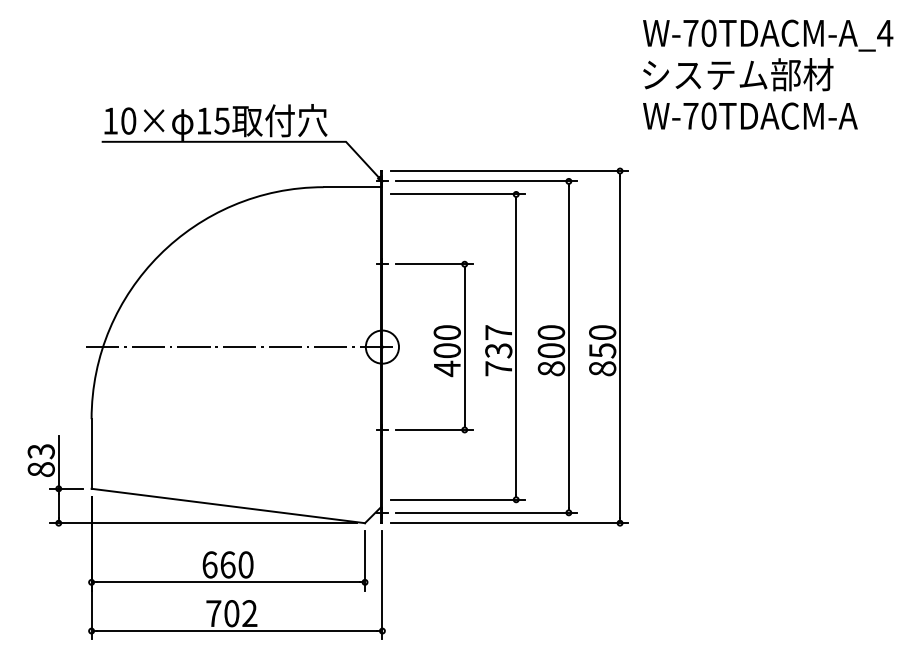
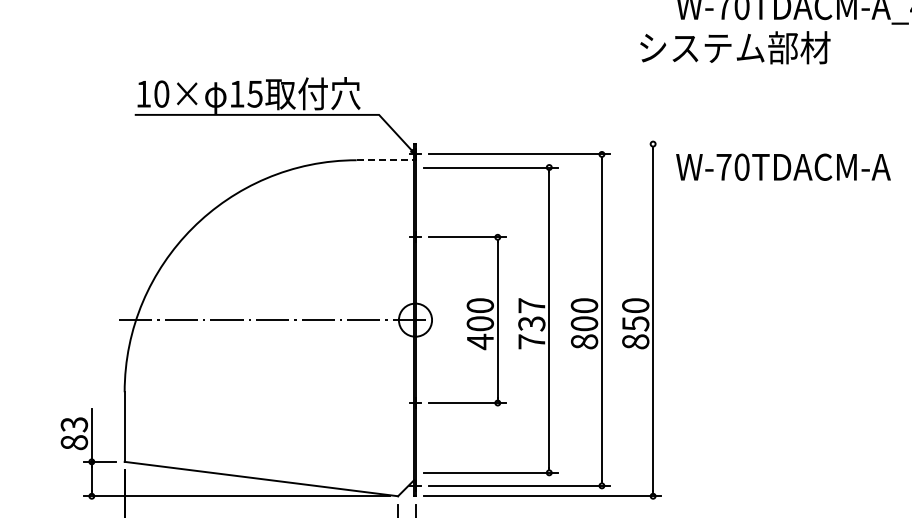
text: (738, 74) -> (735, 47), moved
text: (750, 115) -> (783, 166), moved
line: (509, 171) -> (542, 144), removed
line: (352, 187) -> (385, 160), solid -> dashed

